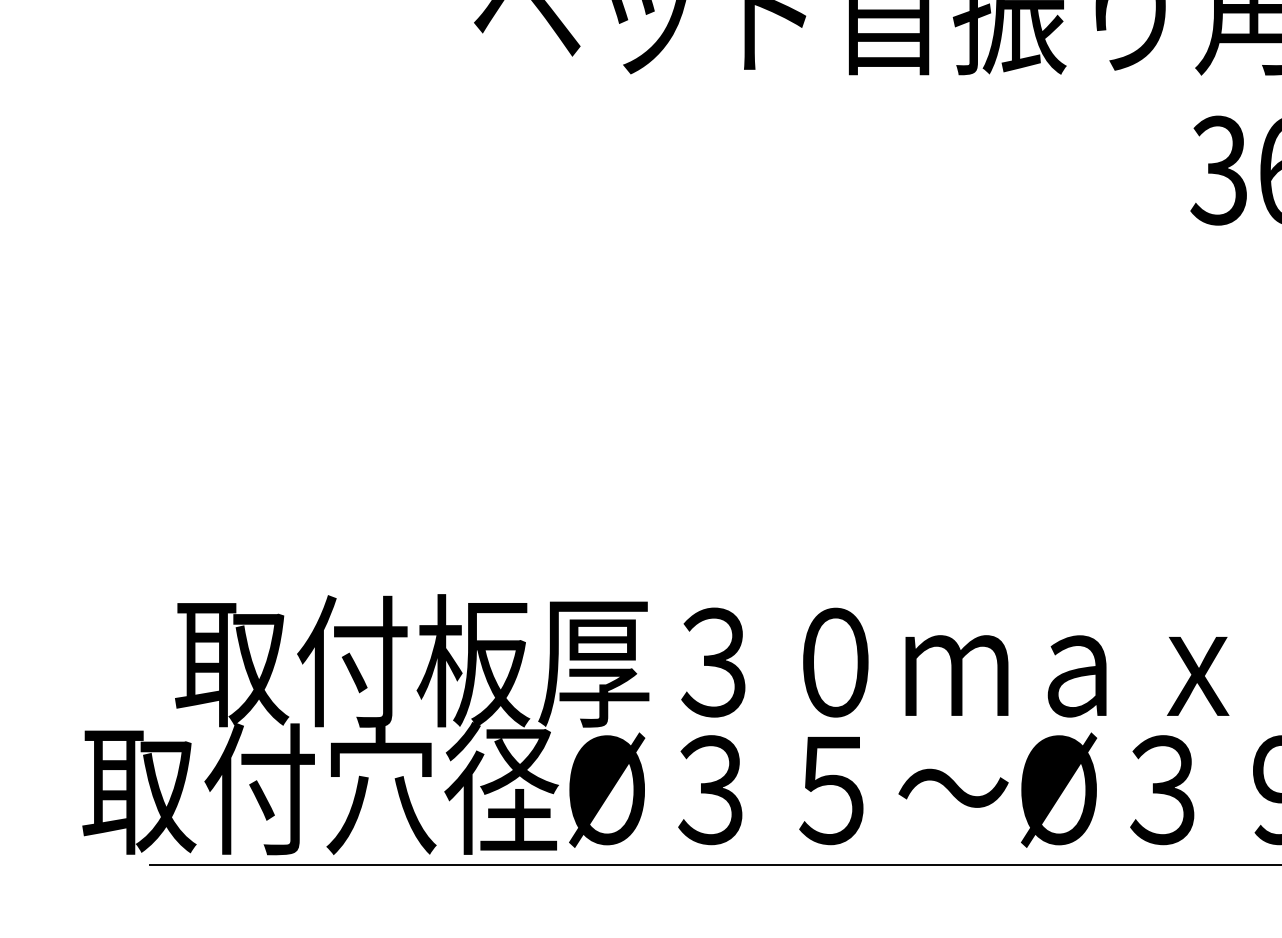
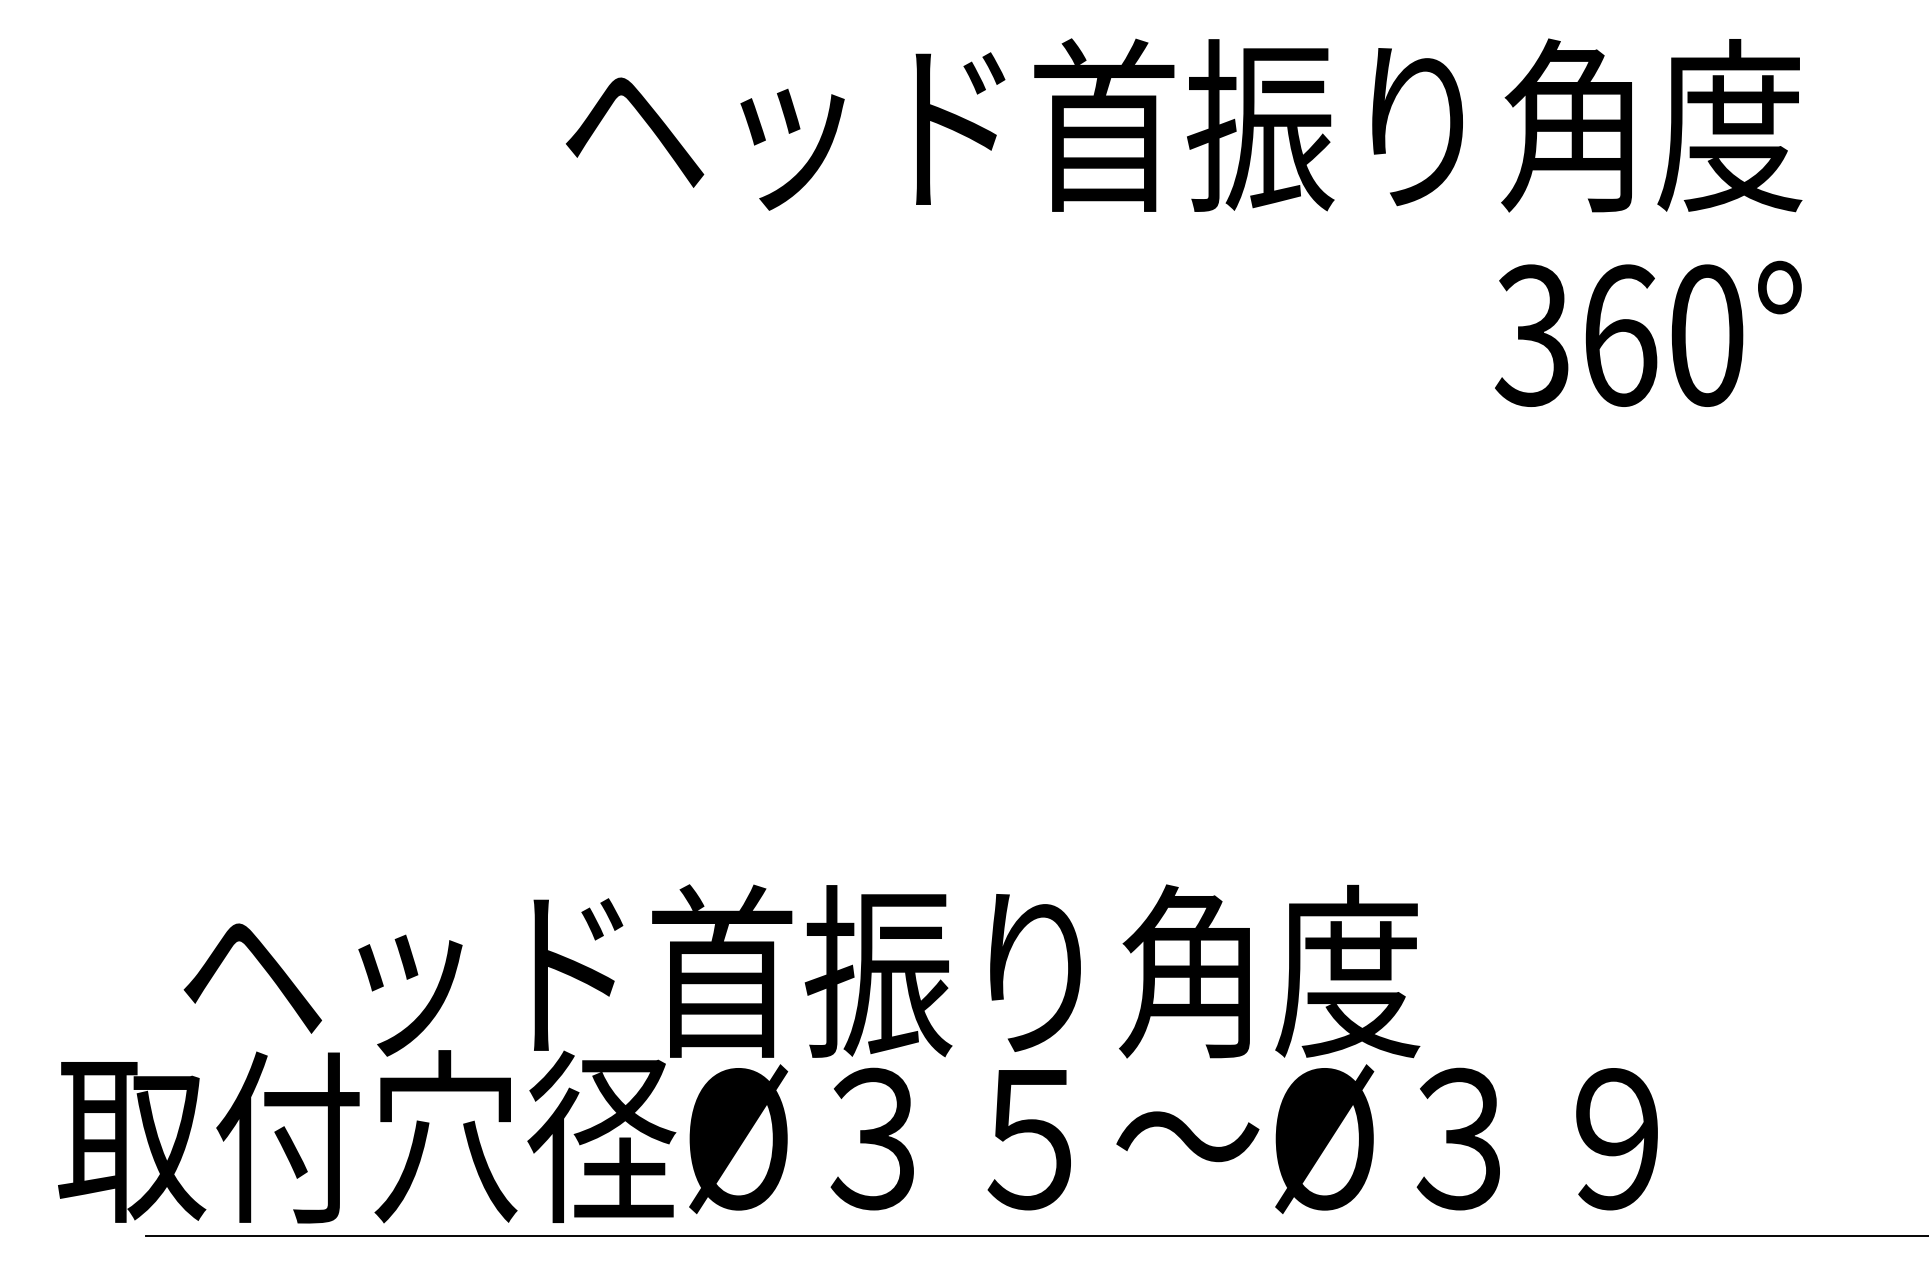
text: (701, 660) -> (861, 971), 取付板厚３０ｍａｘ -> ヘッド首振り角度

